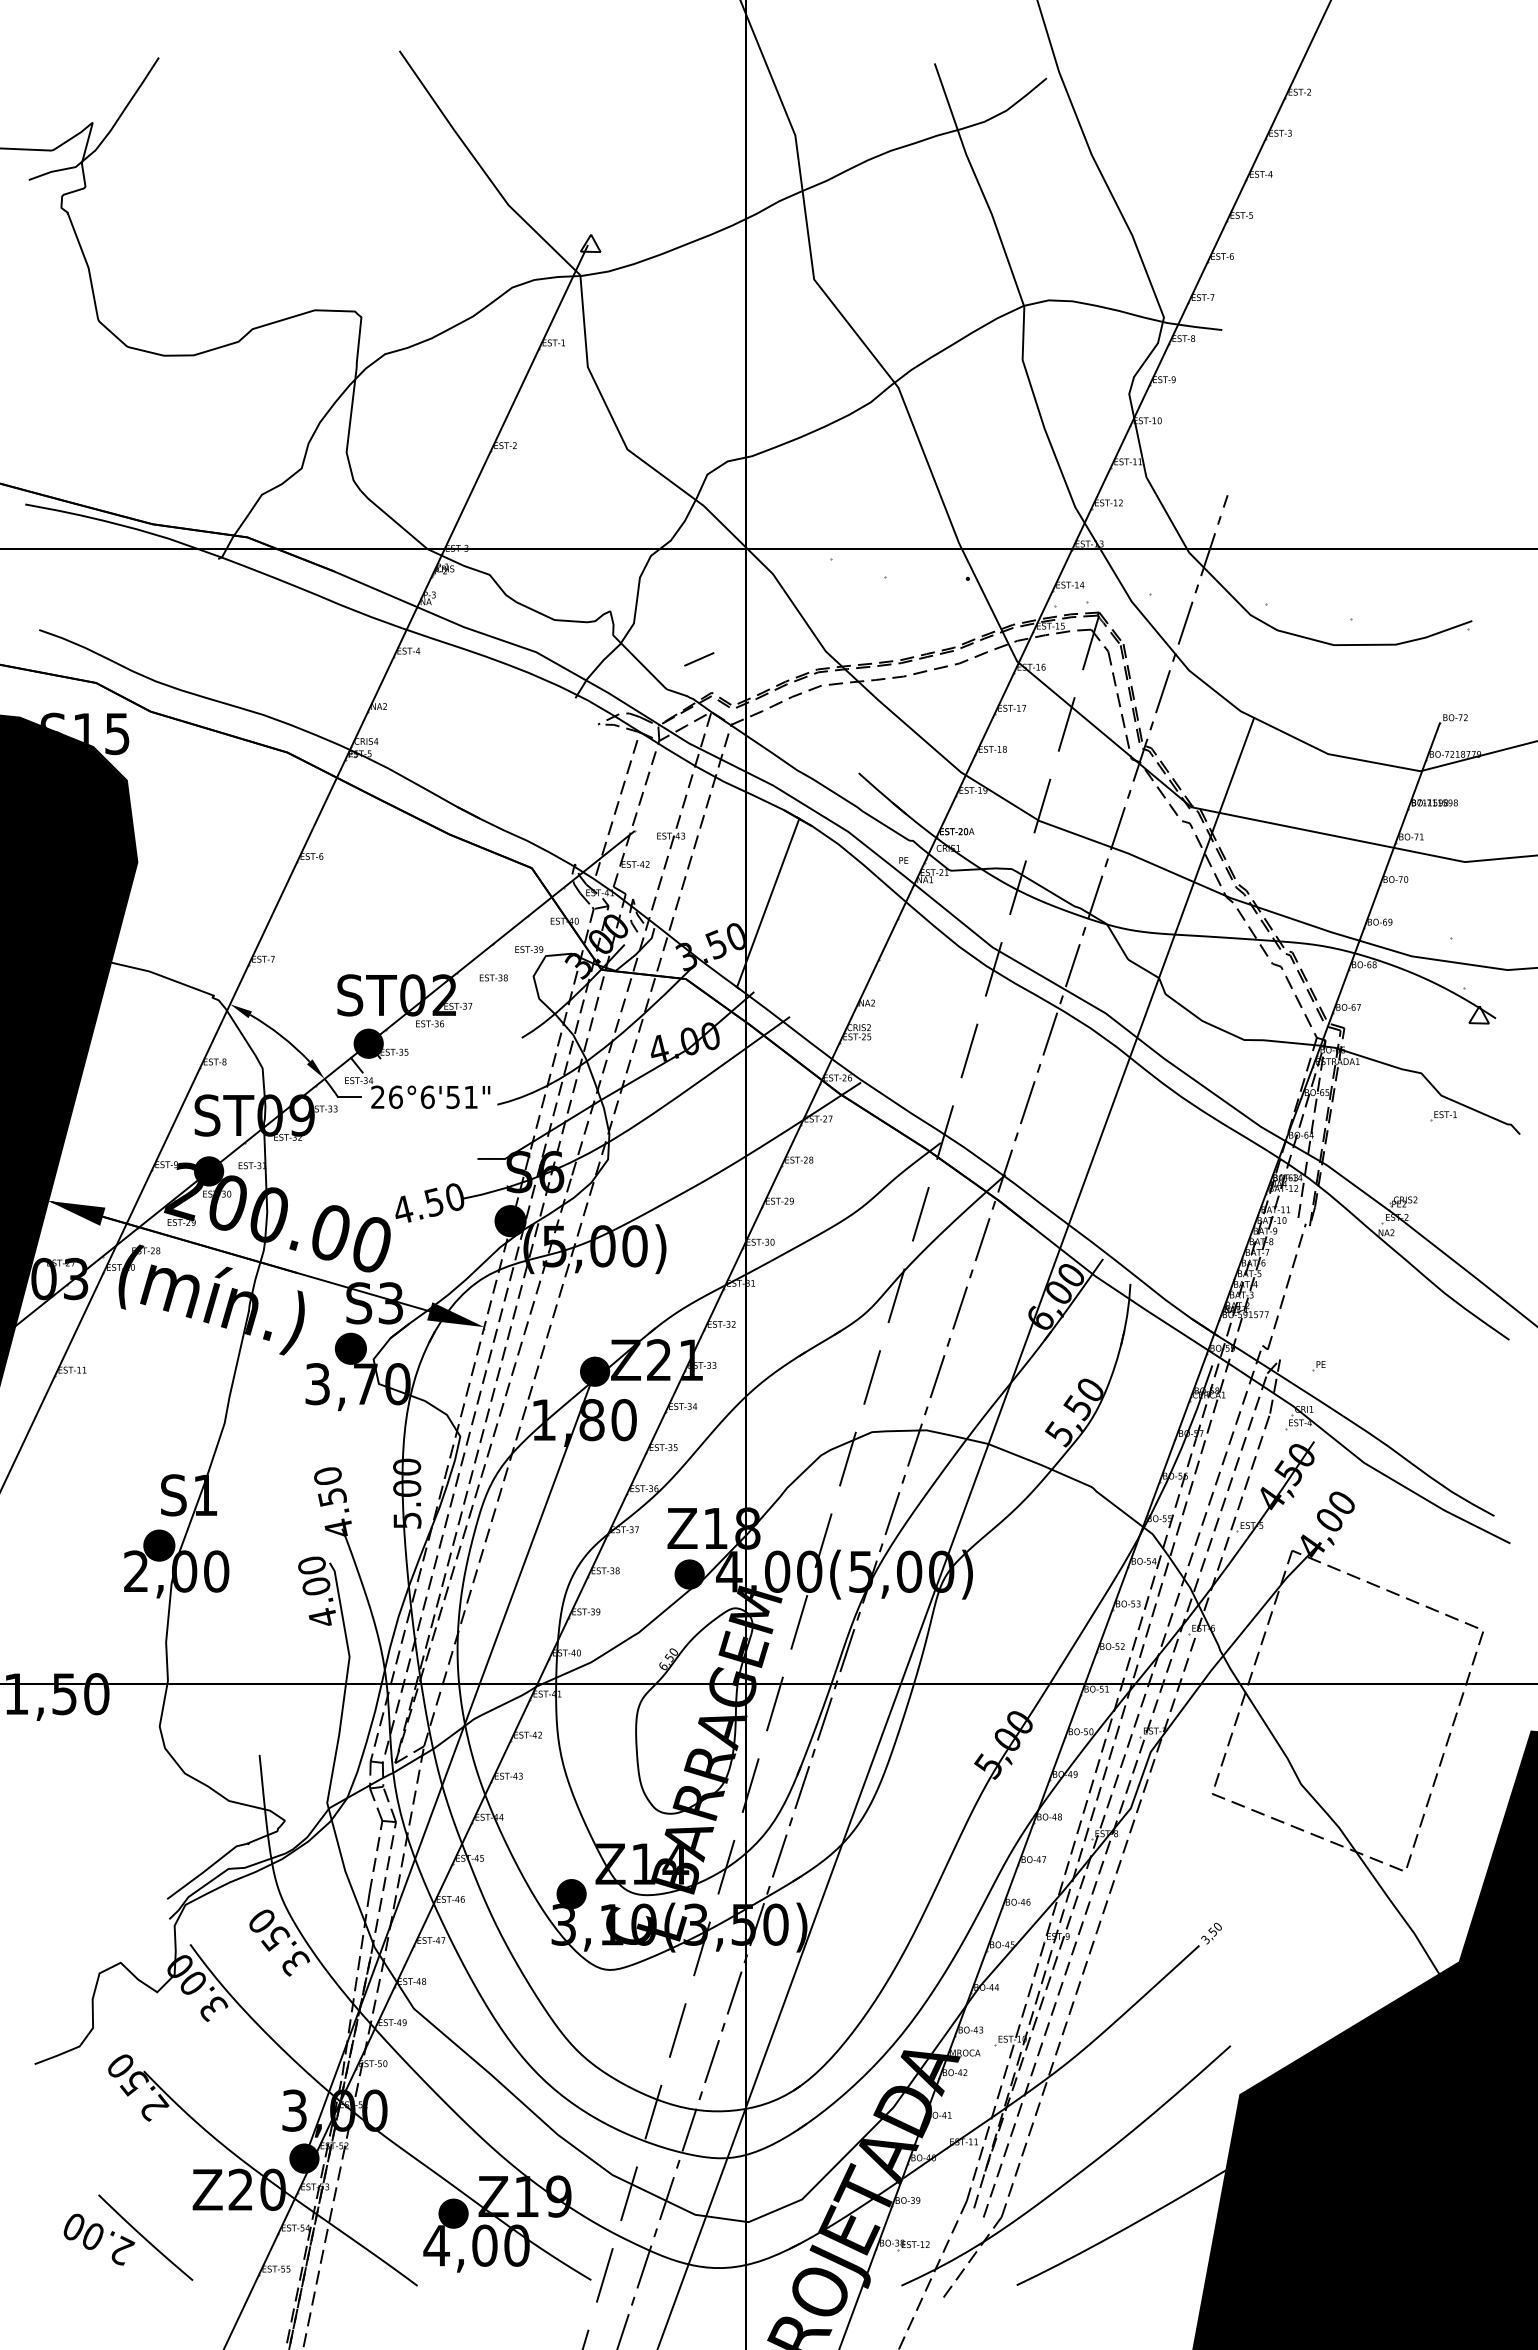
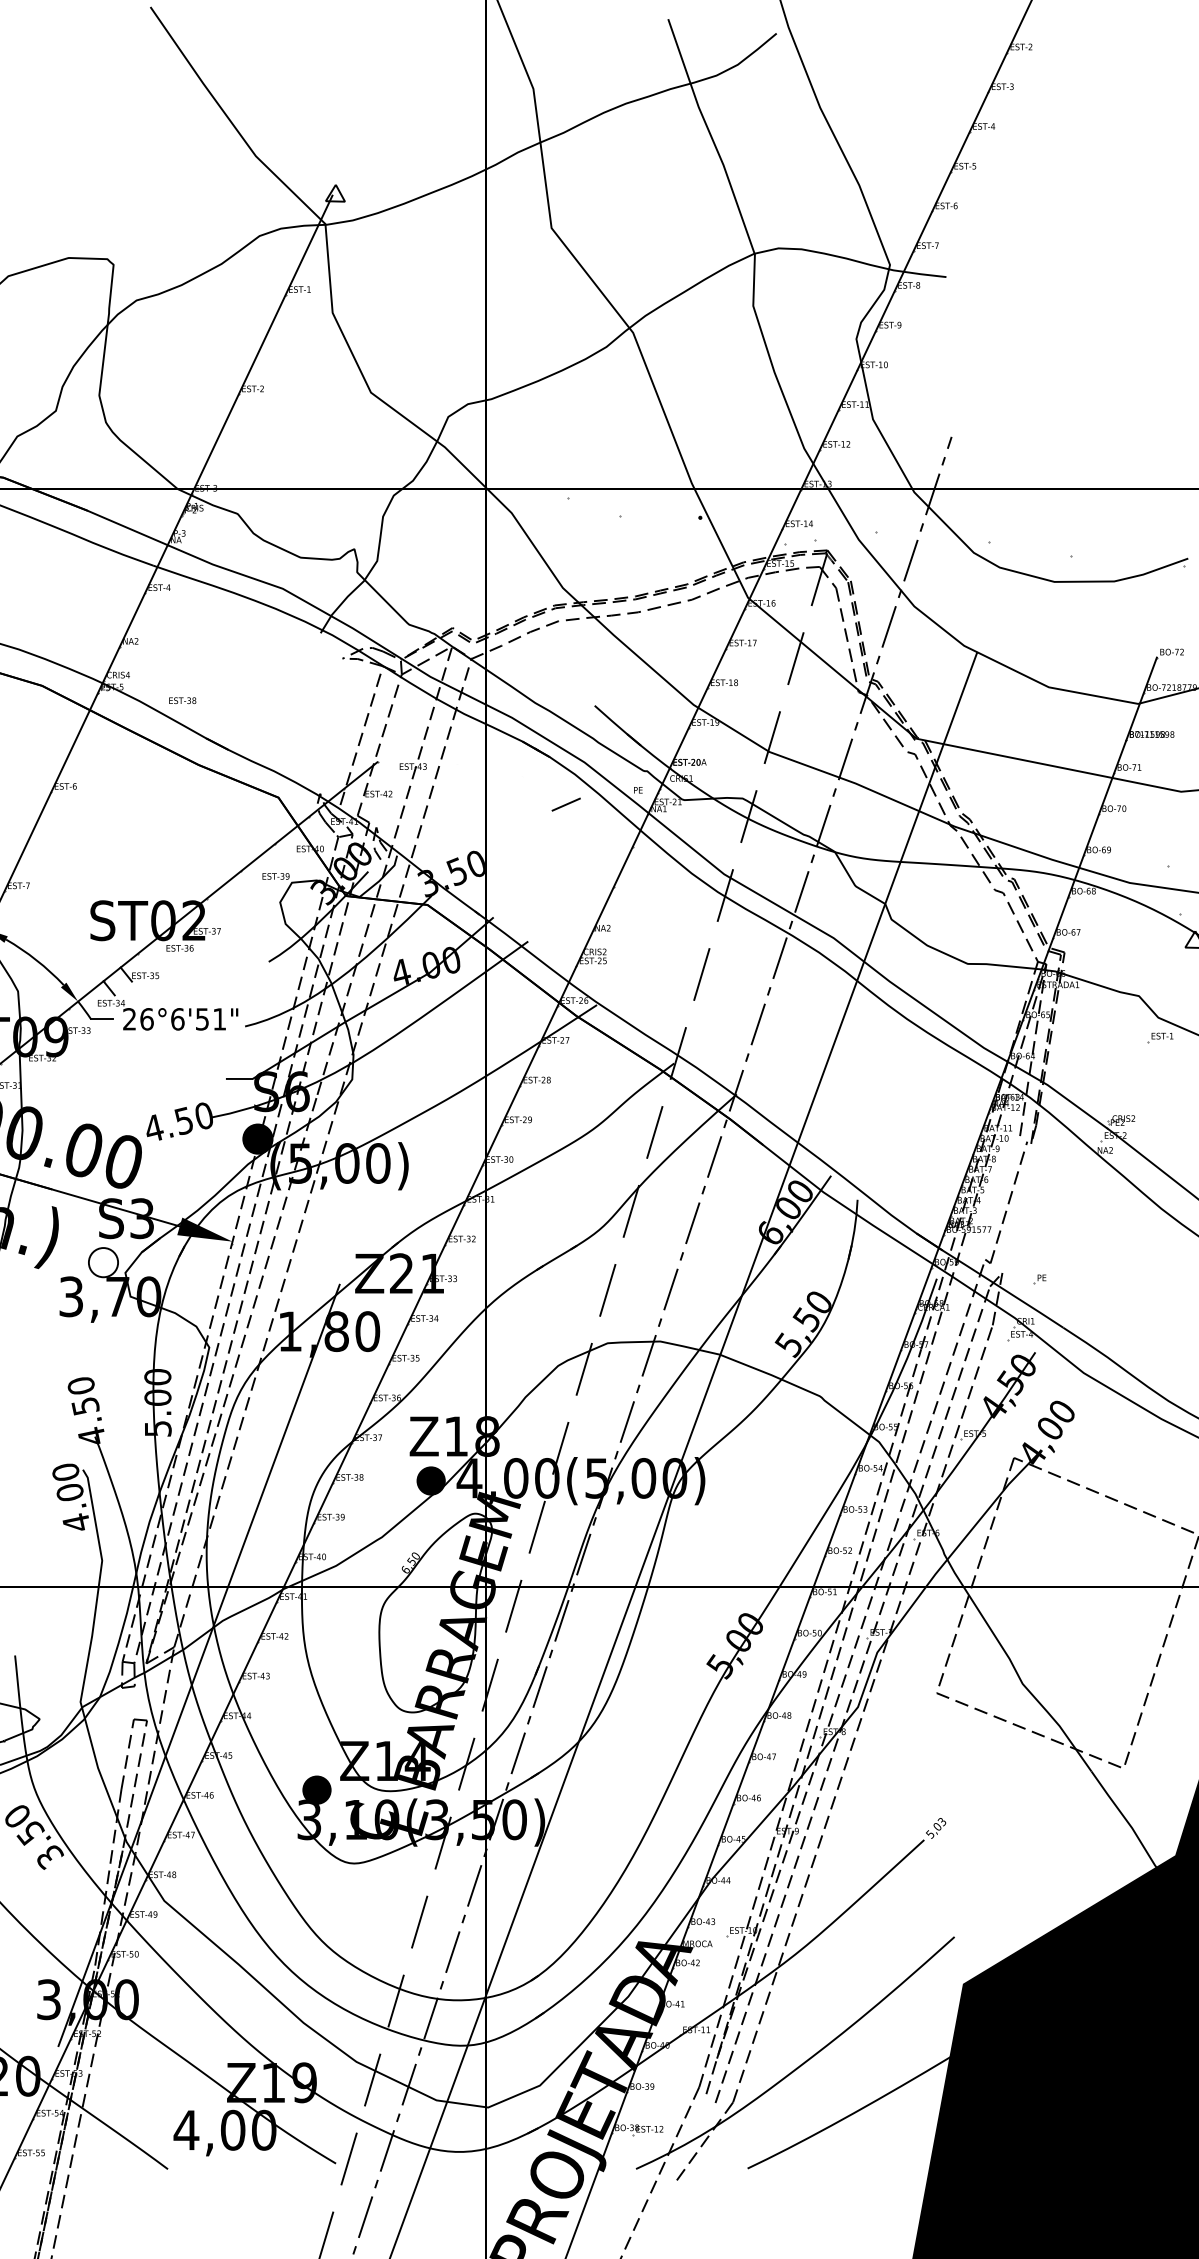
line: (699, 659) -> (566, 804), moved
line: (768, 902) -> (507, 830), removed
text: (493, 977) -> (182, 700), moved
fill: (368, 1043) -> (120, 967), removed
fill: (350, 1348) -> (103, 1262), removed
fill: (594, 1371) -> (339, 1284), removed
line: (375, 1804) -> (127, 1703), removed
line: (389, 1804) -> (140, 1703), removed
text: (1211, 1932) -> (936, 1827), 3,50 -> 5,03
fill: (304, 2158) -> (58, 2045), removed
fill: (453, 2213) -> (202, 2099), removed

